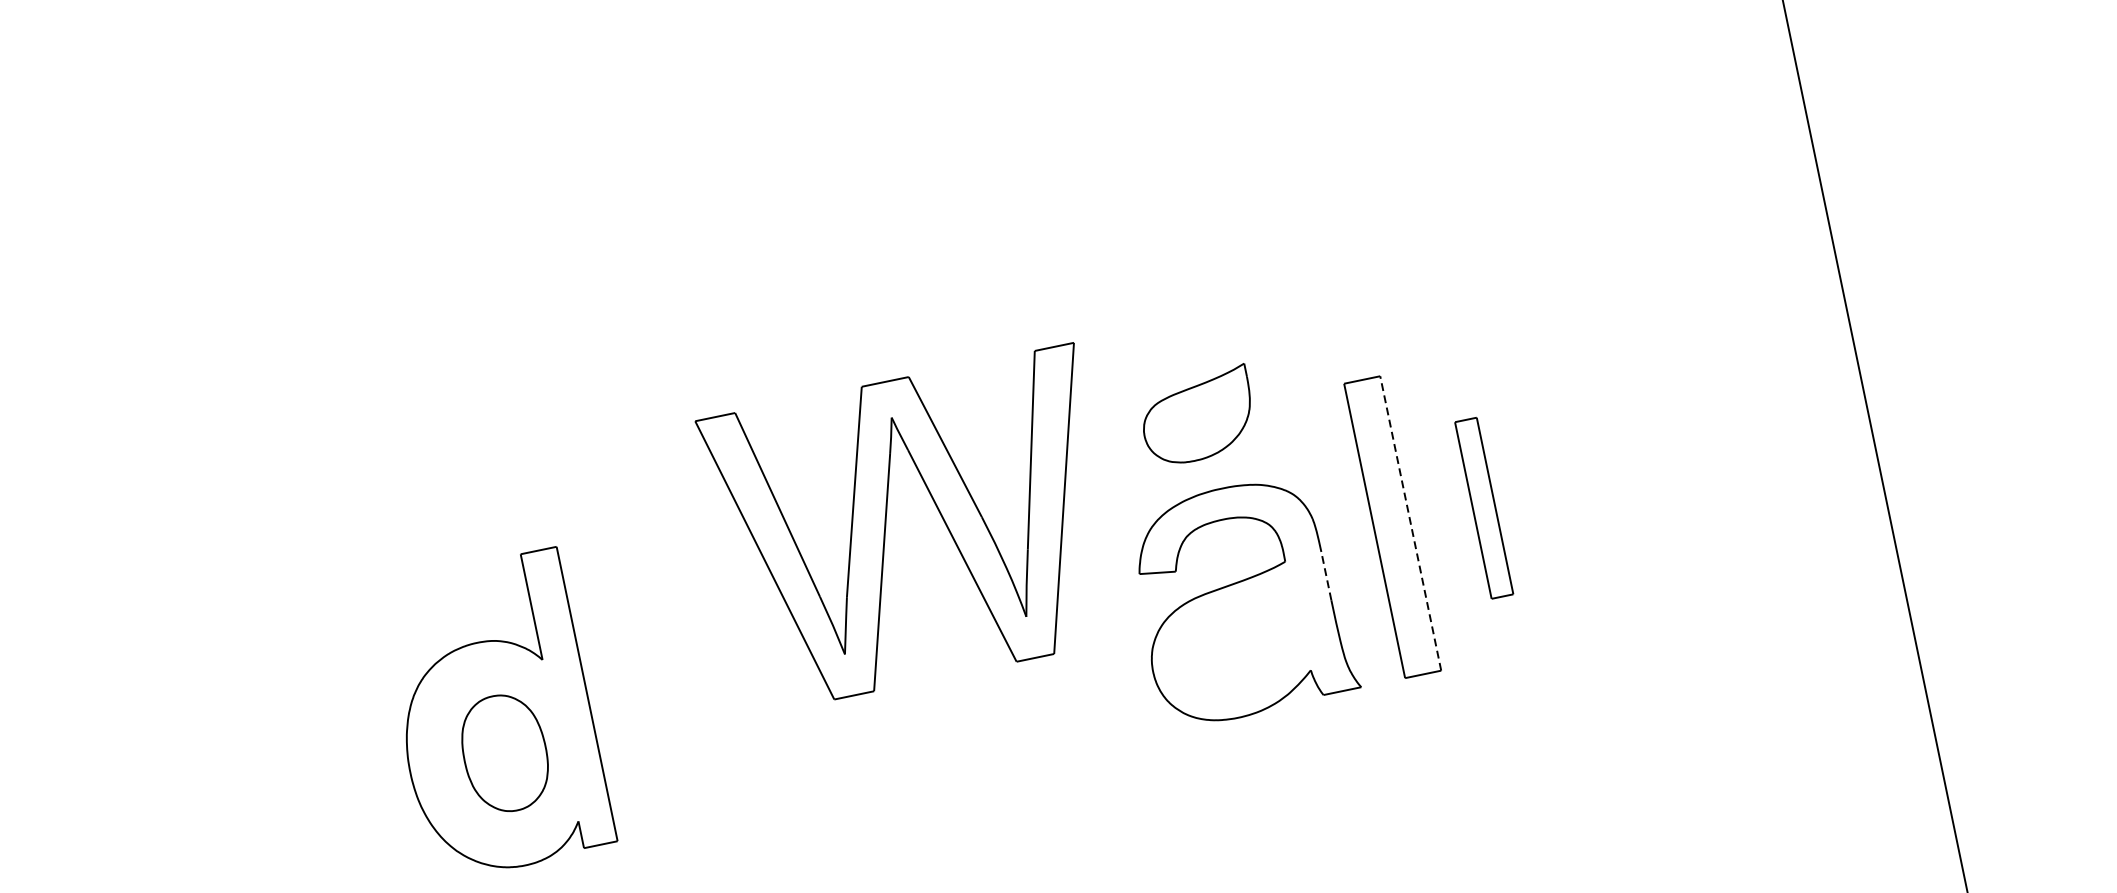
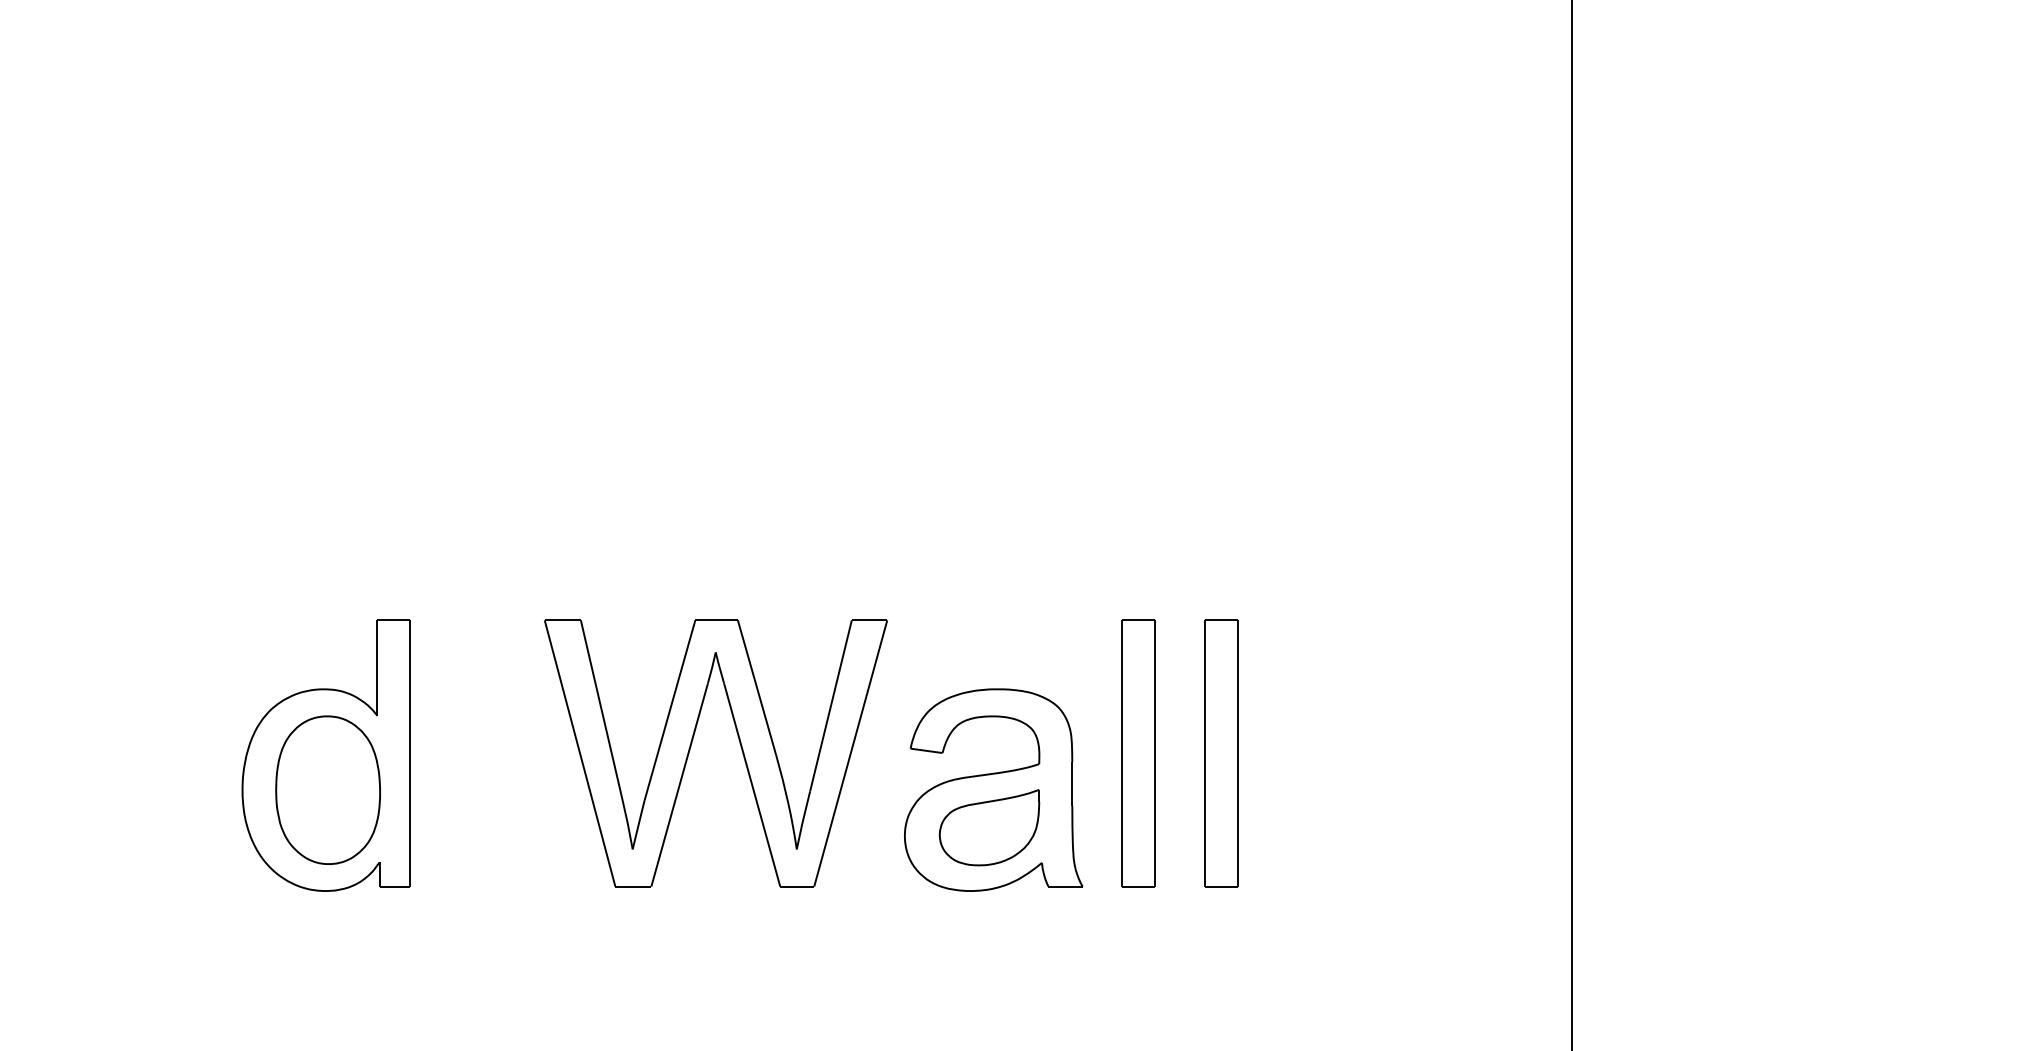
part: (1197, 416) -> (989, 827), moved
part: (1484, 508) -> (1221, 753), size x1.67
line: (1410, 522) -> (1154, 752), dashed -> solid
part: (886, 527) -> (691, 746), moved
line: (1326, 575) -> (1072, 783), dashed -> solid
part: (504, 752) -> (327, 789), size x1.43

